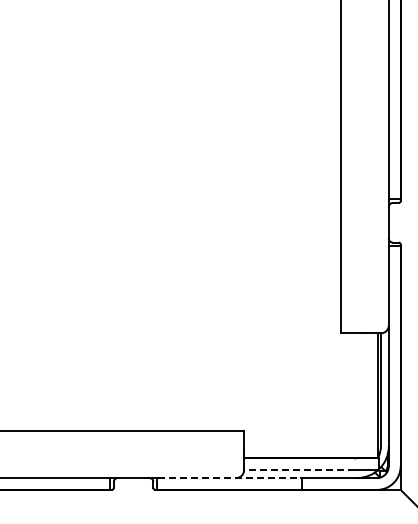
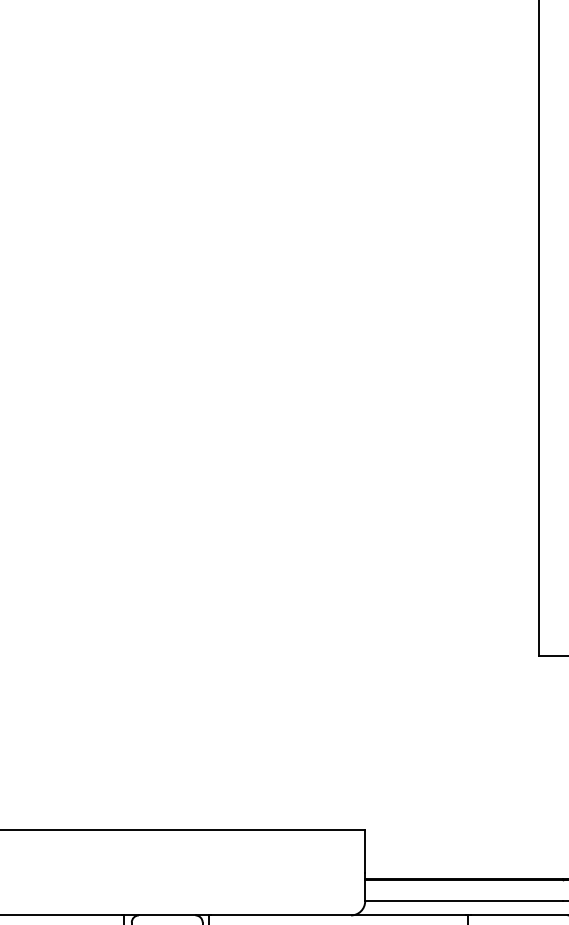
line: (298, 470) -> (462, 901), dashed -> solid
line: (229, 478) -> (338, 916), dashed -> solid

